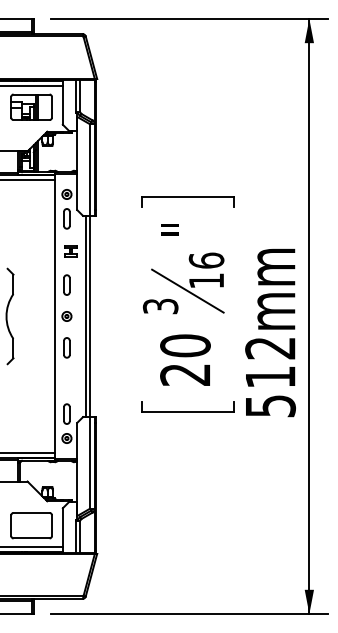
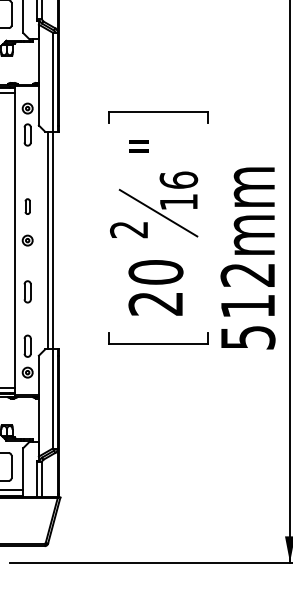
part: (70, 251) -> (31, 170), removed
part: (66, 284) -> (27, 206), size x0.7
text: (160, 306) -> (128, 229), 3 -> 2
part: (66, 347) -> (27, 291), moved

